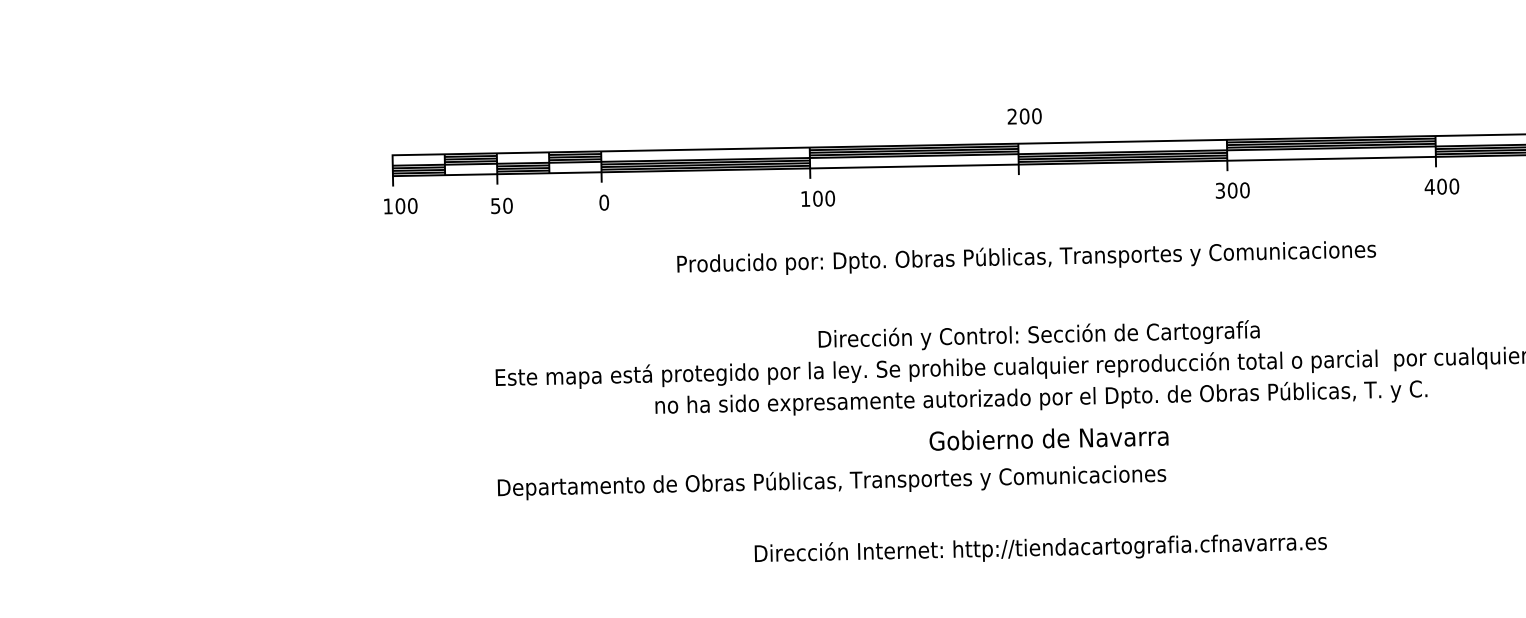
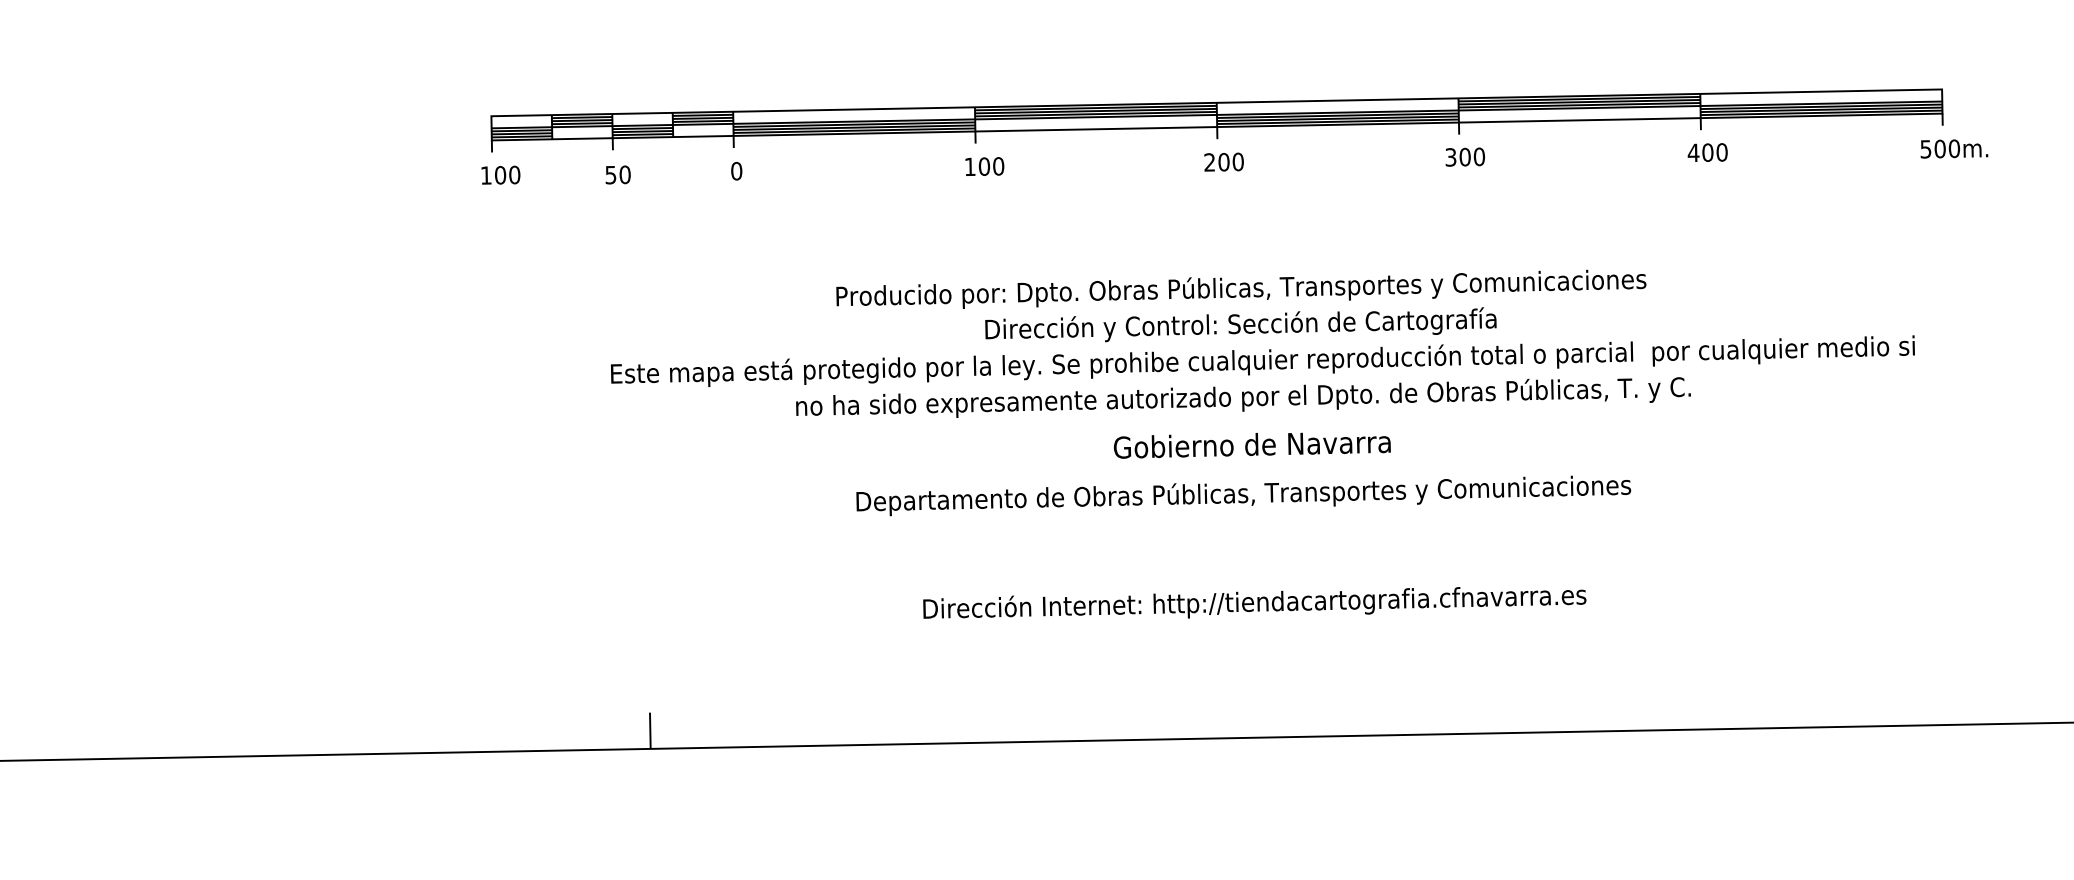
text: (1024, 115) -> (1223, 161), moved
text: (1026, 257) -> (1241, 288), moved
text: (831, 482) -> (1243, 495), moved
text: (1040, 548) -> (1254, 602), moved

